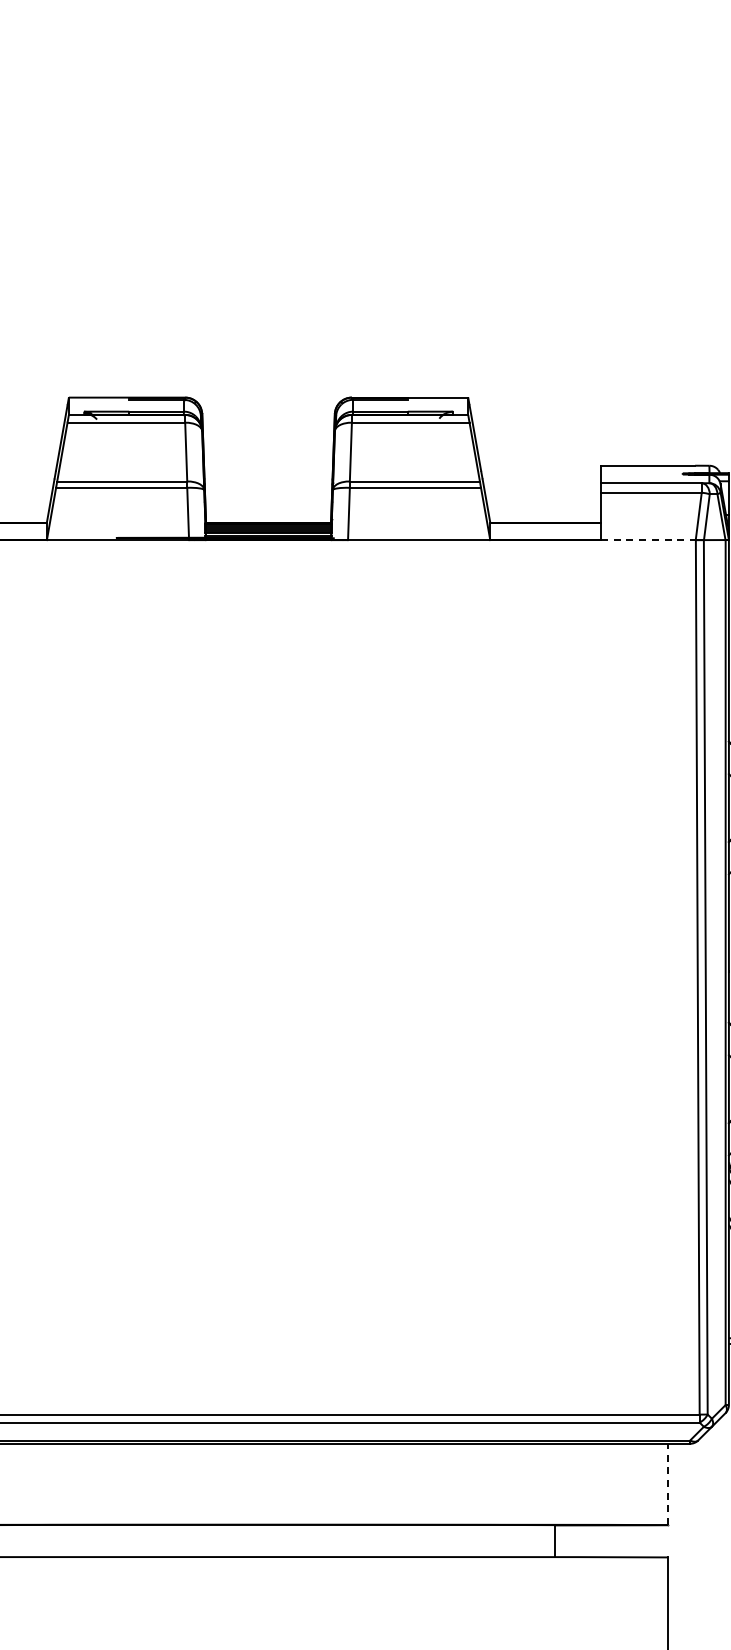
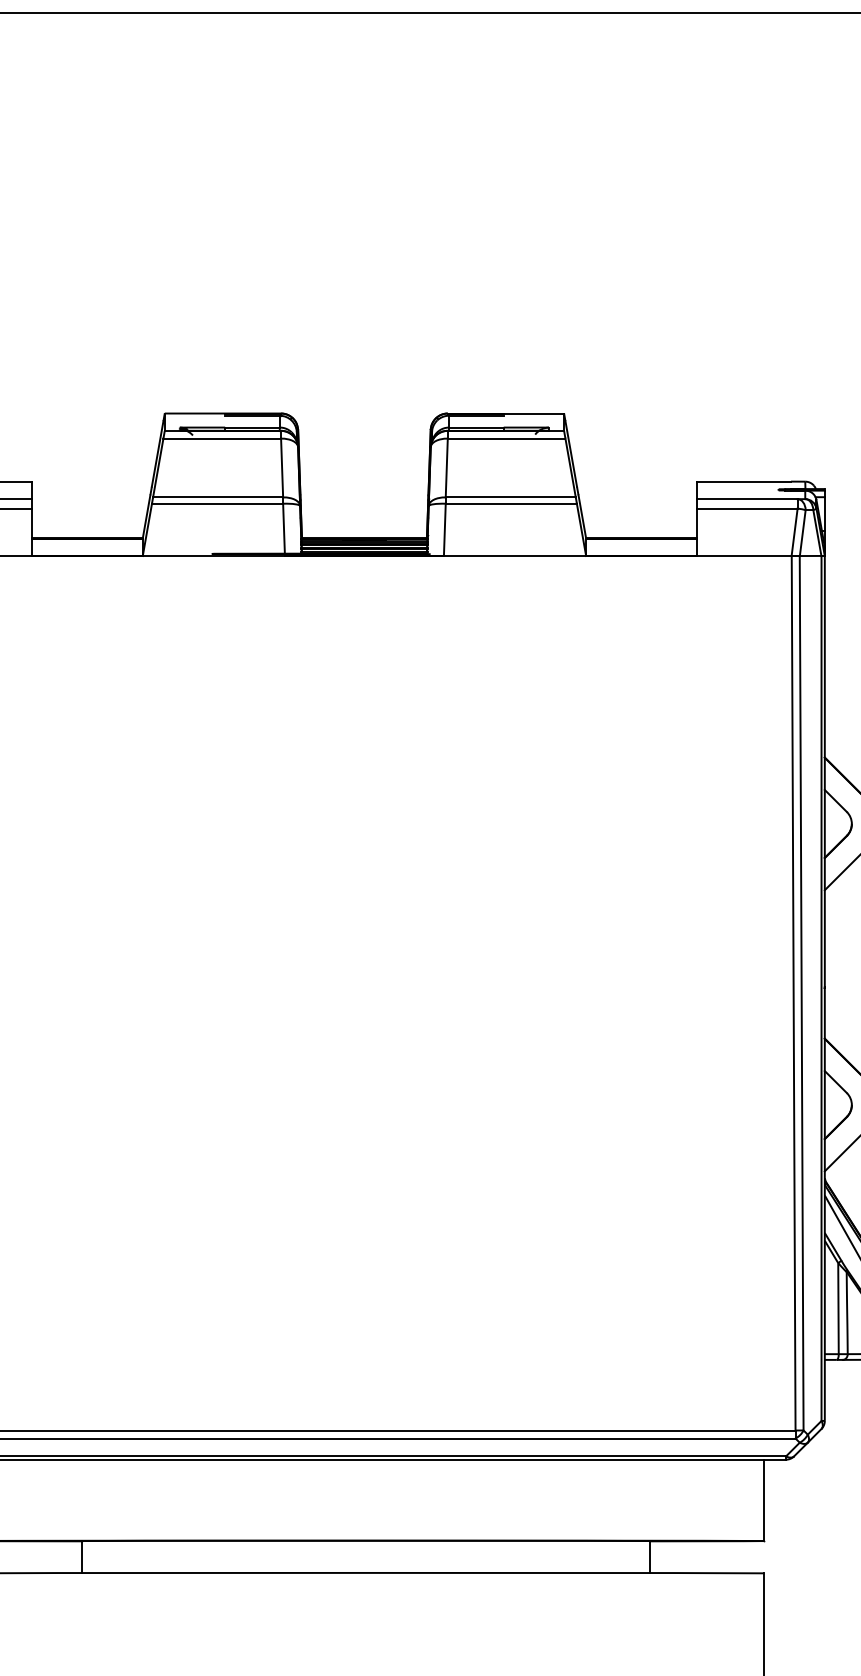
line: (648, 540) -> (744, 556), dashed -> solid
line: (668, 1484) -> (764, 1500), dashed -> solid

